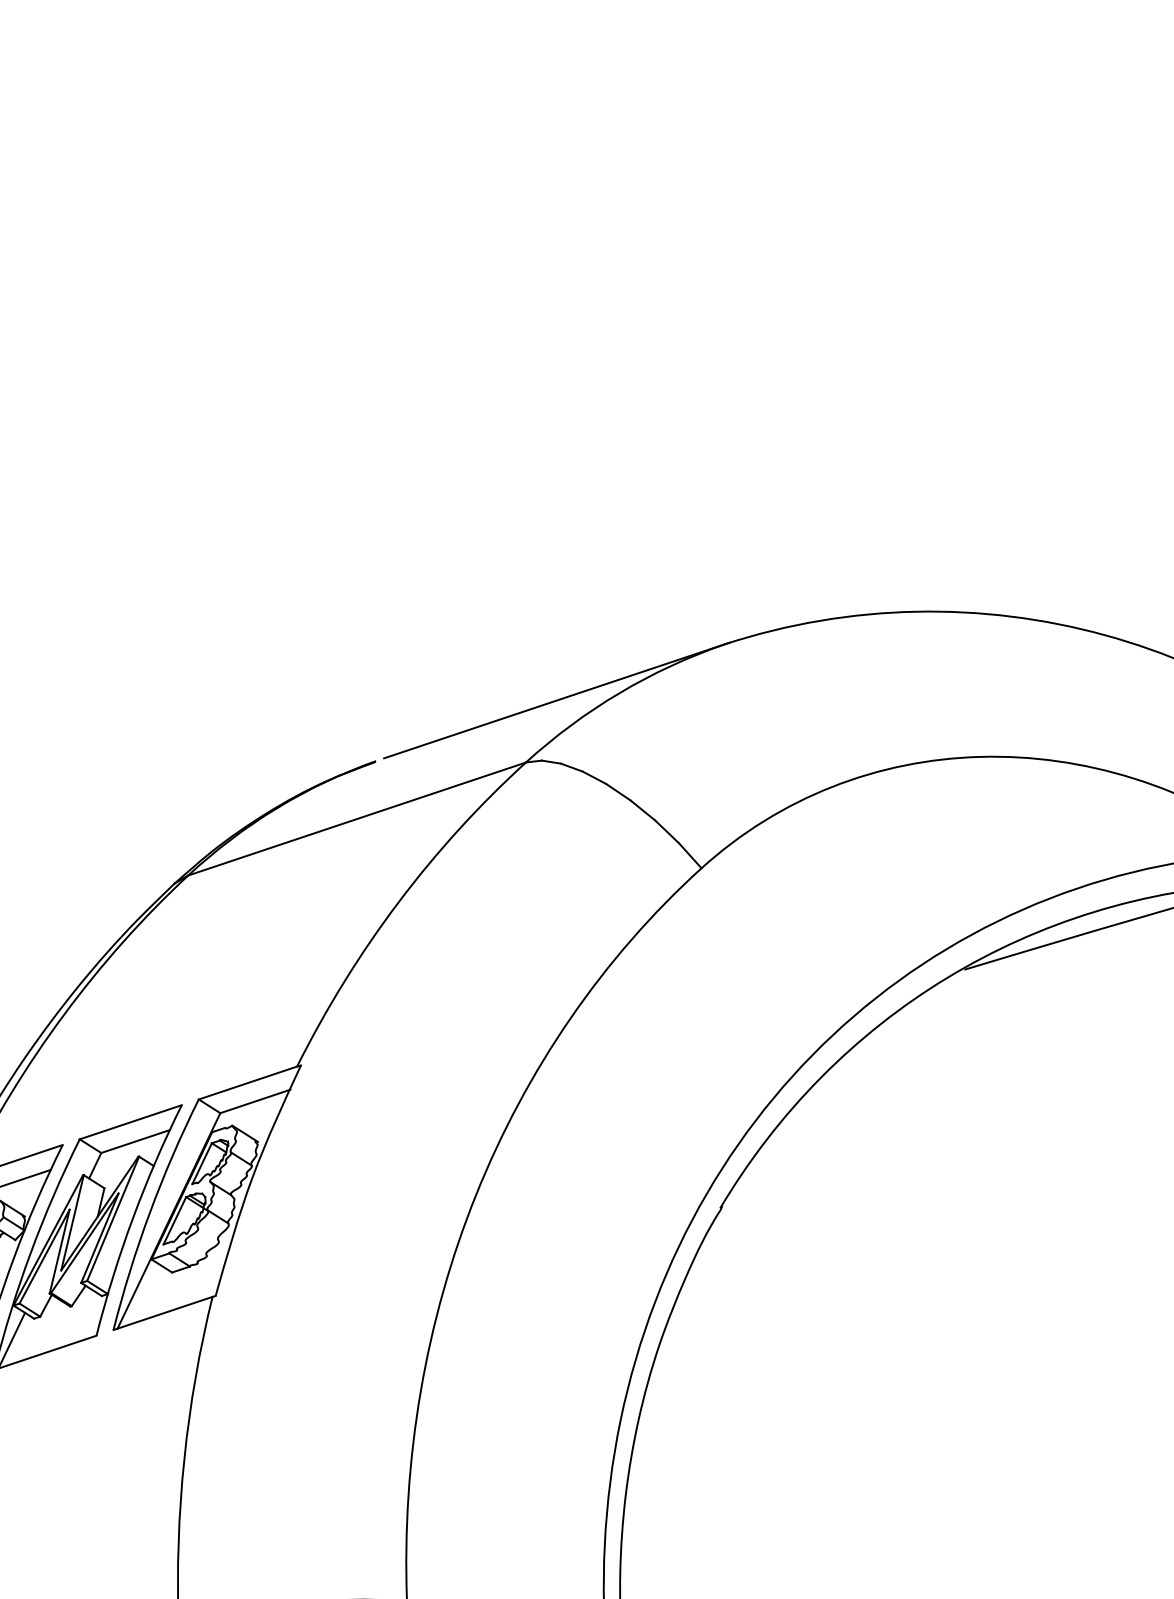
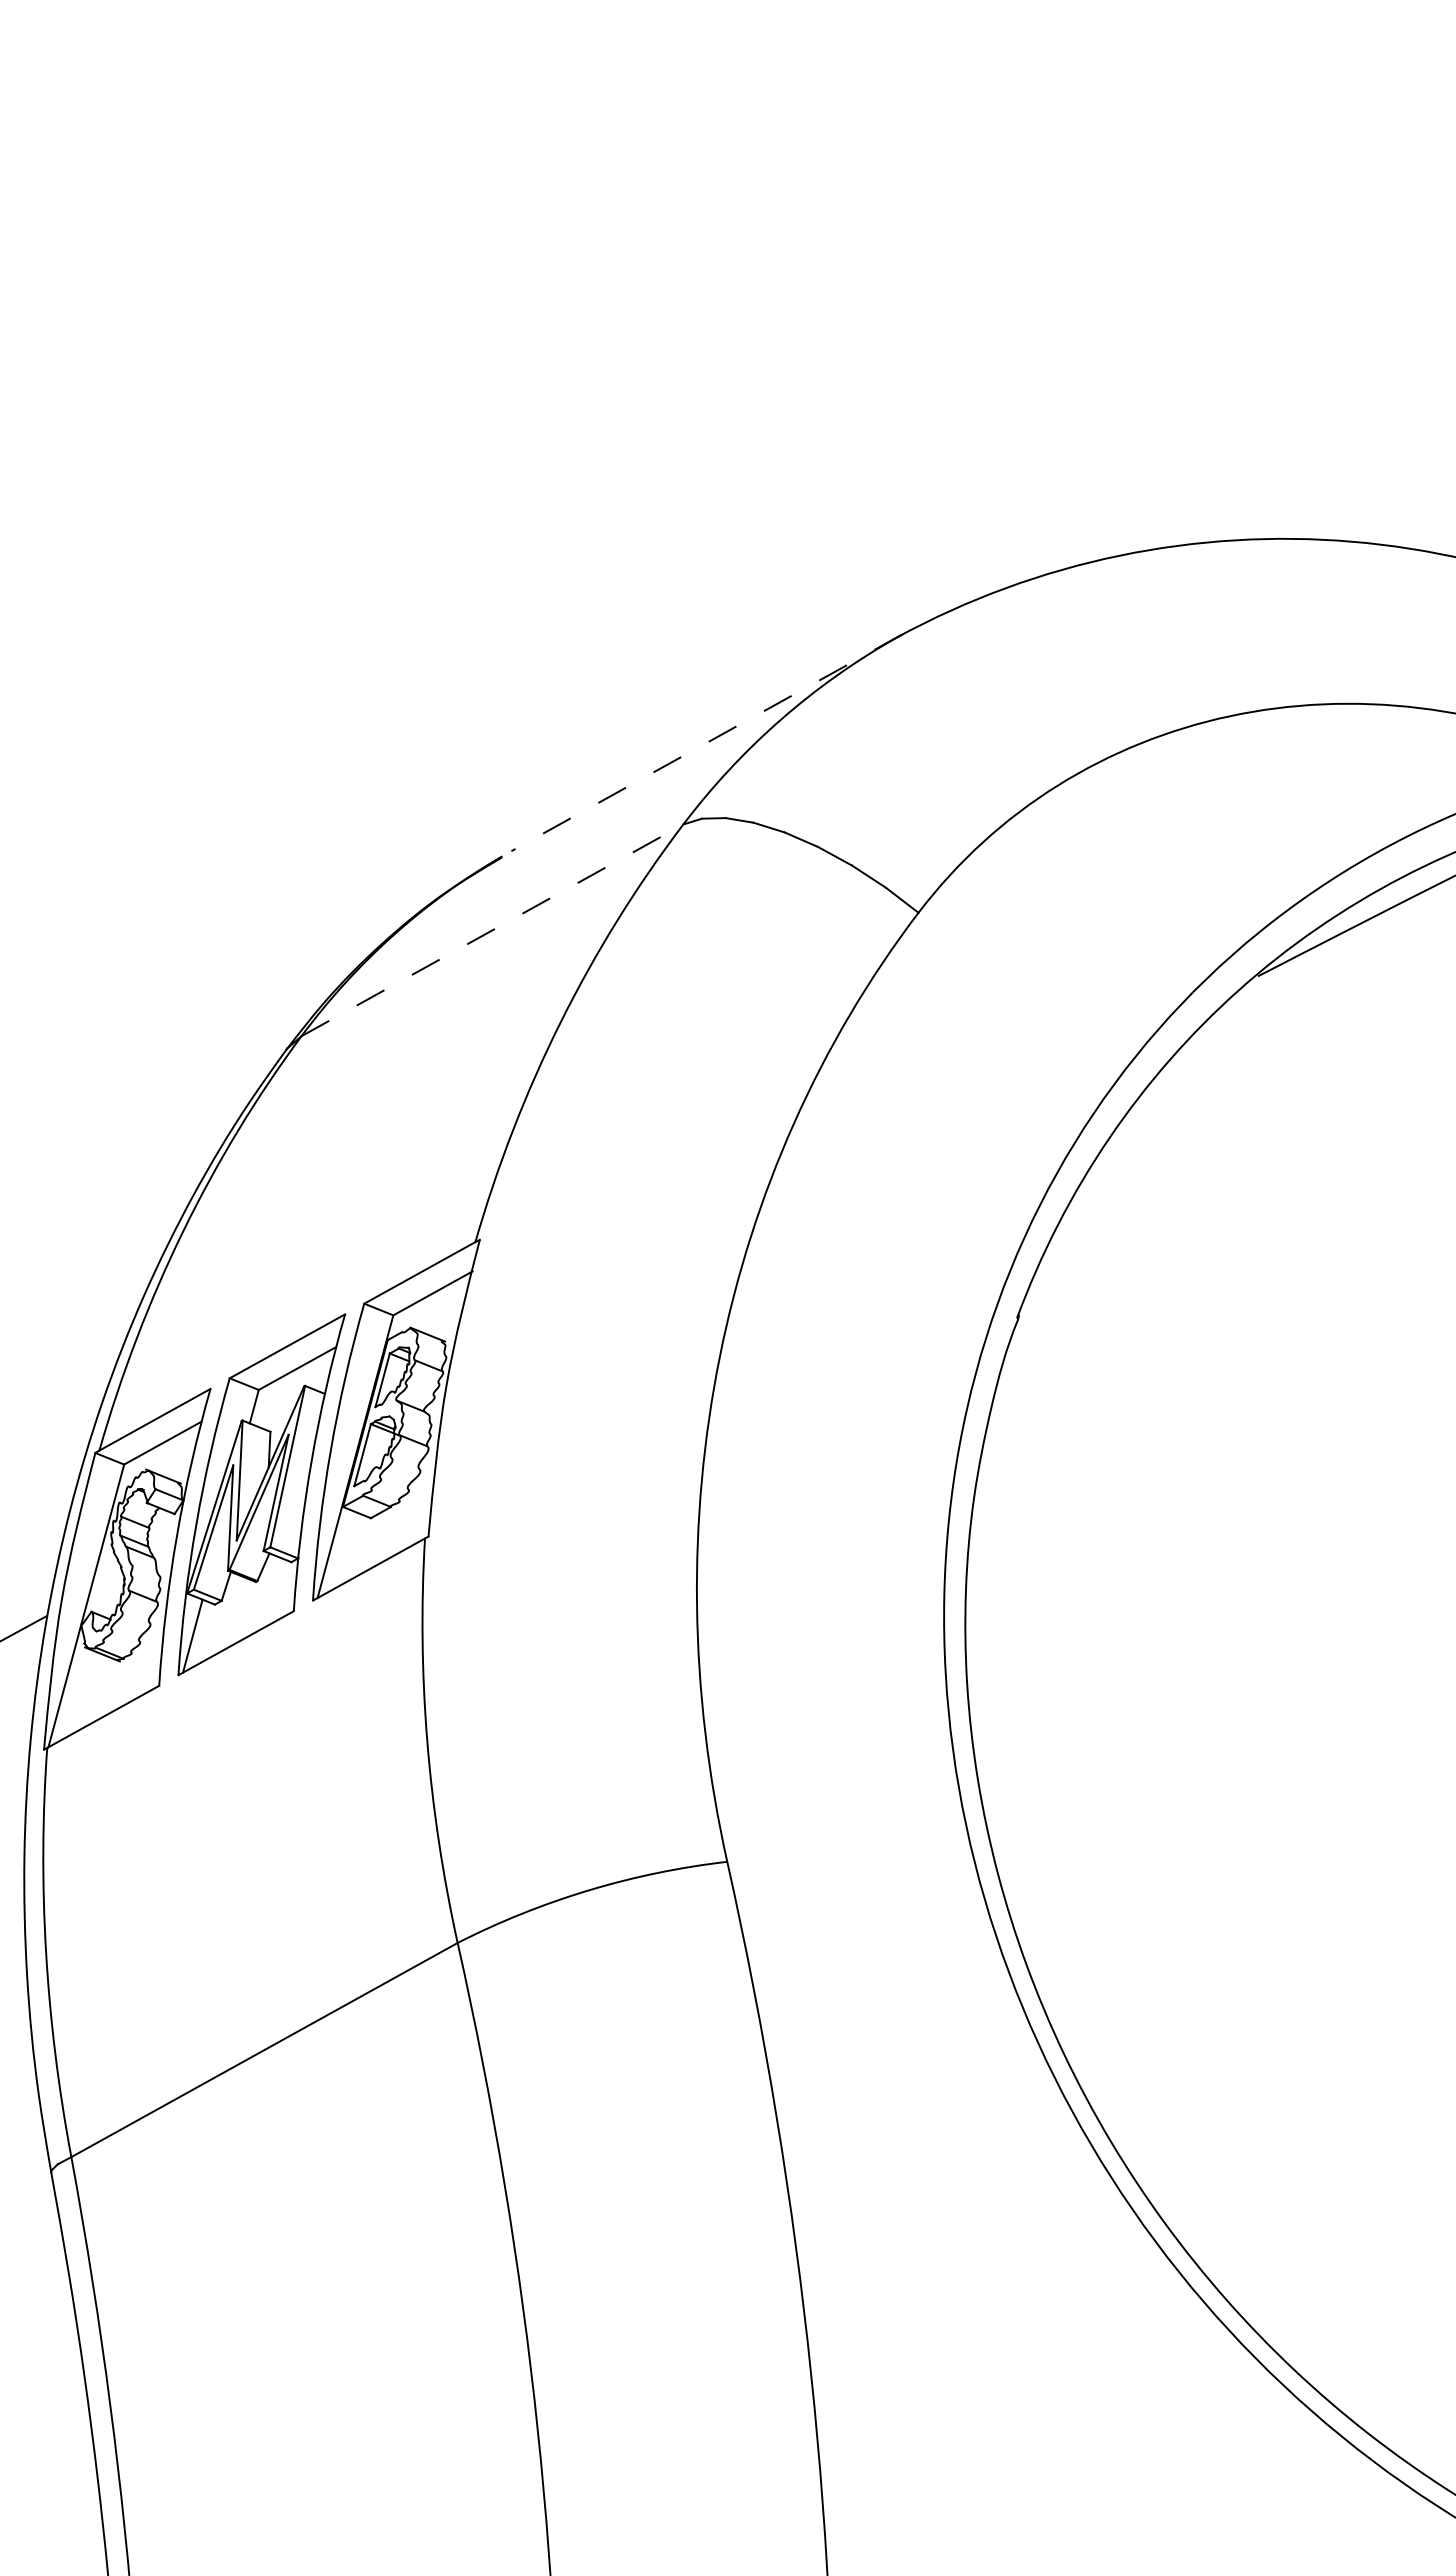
line: (556, 700) -> (706, 743), solid -> dashed
line: (357, 819) -> (492, 930), solid -> dashed

